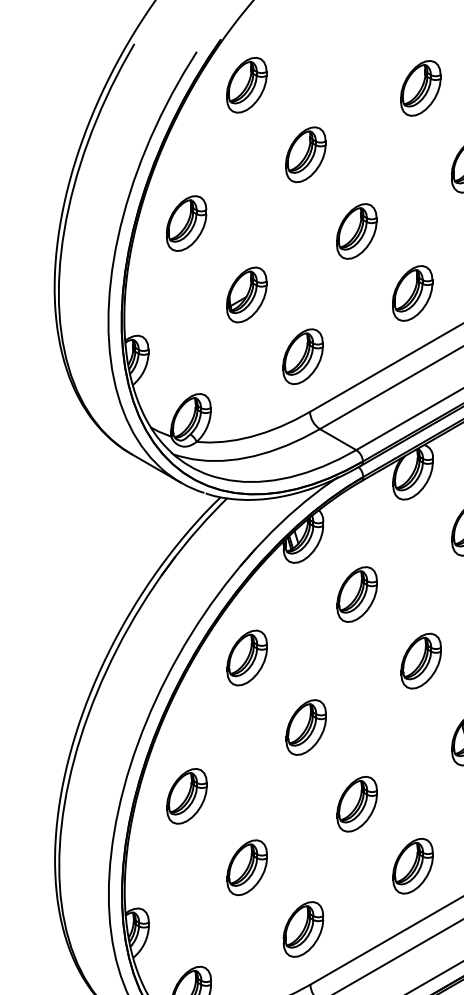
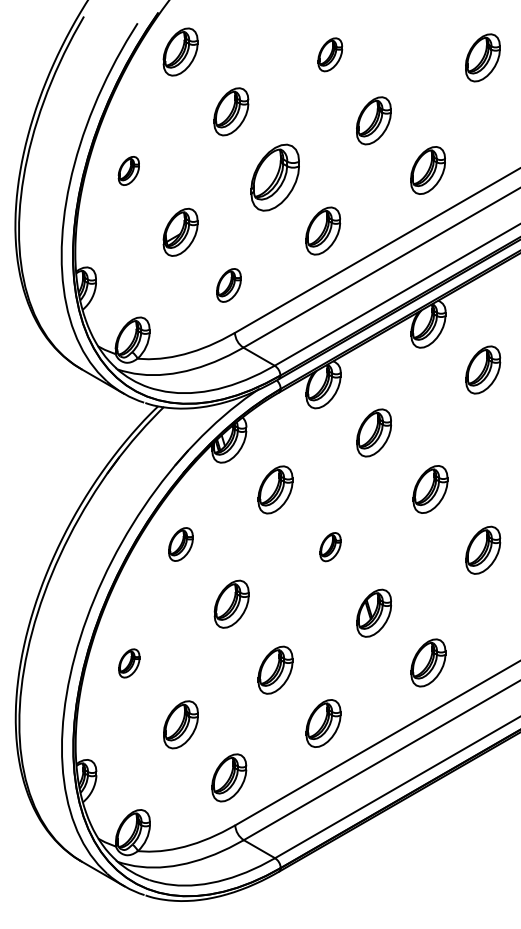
part: (421, 88) -> (330, 54), size x0.7
part: (186, 223) -> (128, 170), size x0.6
part: (355, 231) -> (274, 177), size x1.4
part: (302, 356) -> (228, 285), size x0.7
part: (246, 658) -> (180, 544), size x0.7
part: (421, 660) -> (330, 546), size x0.6
part: (187, 796) -> (129, 663), size x0.6

